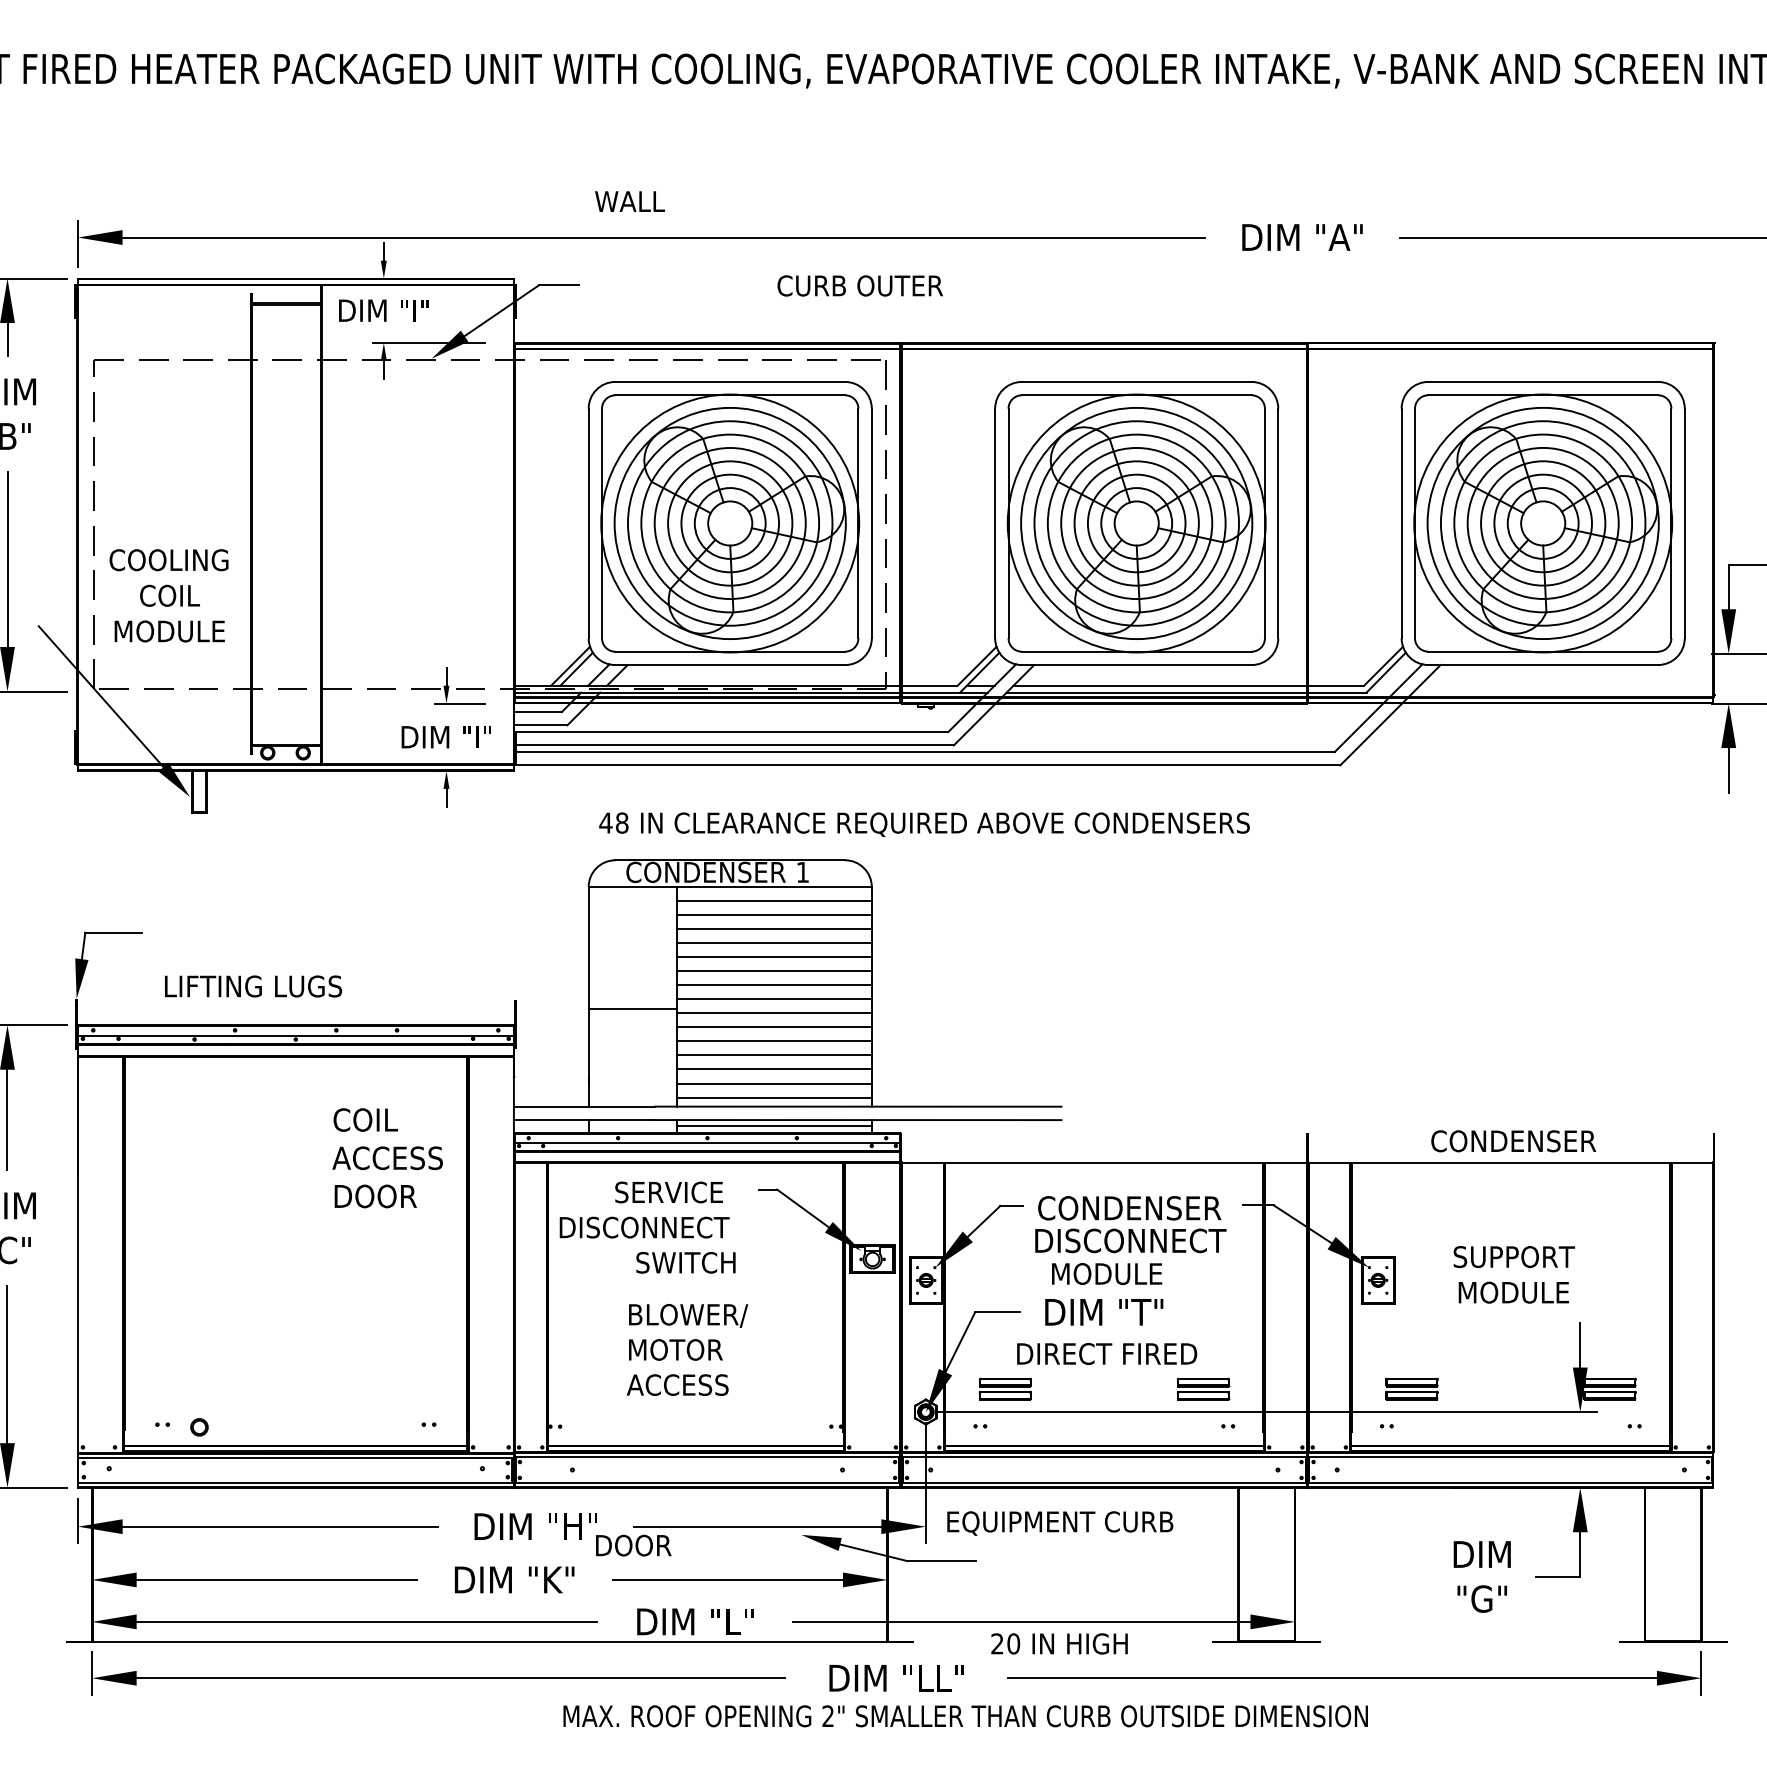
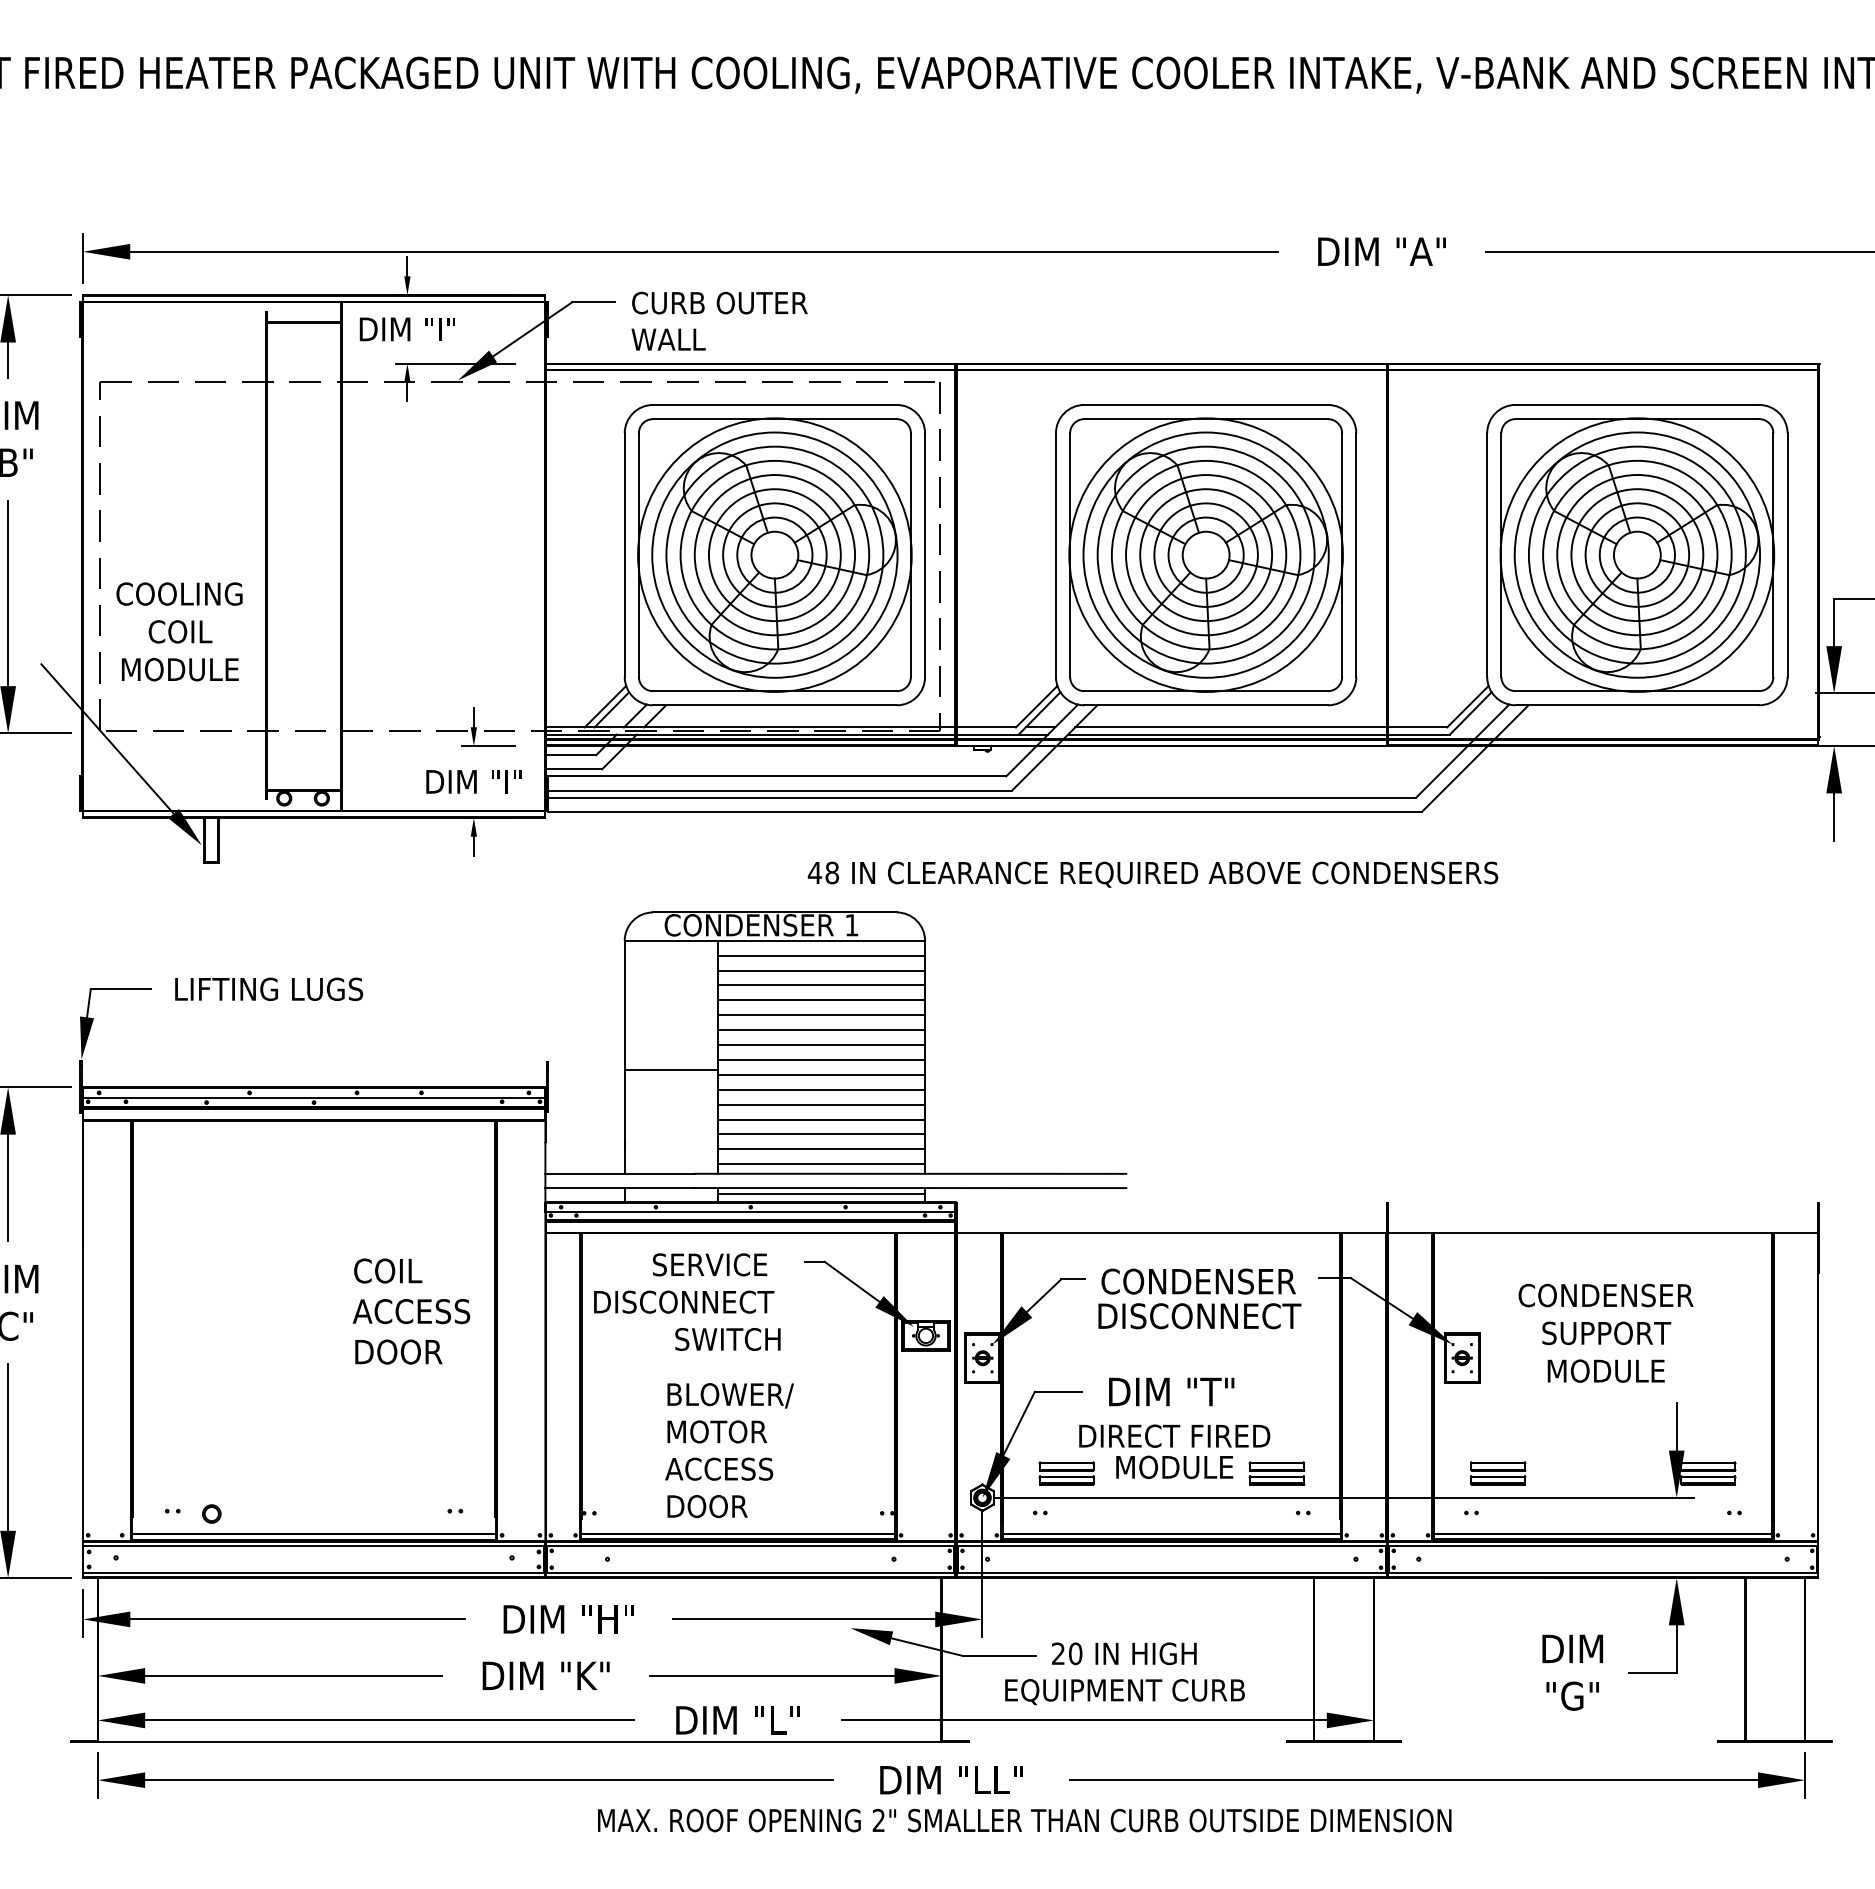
text: (629, 201) -> (668, 339), moved
text: (859, 285) -> (719, 302), moved
text: (924, 824) -> (1152, 874), moved
text: (253, 985) -> (269, 988), moved
text: (1513, 1141) -> (1605, 1295), moved
text: (387, 1158) -> (411, 1311), moved
text: (1106, 1274) -> (1174, 1467), moved
text: (1059, 1523) -> (1124, 1692), moved
text: (633, 1545) -> (707, 1506), moved
text: (1058, 1643) -> (1123, 1653), moved

